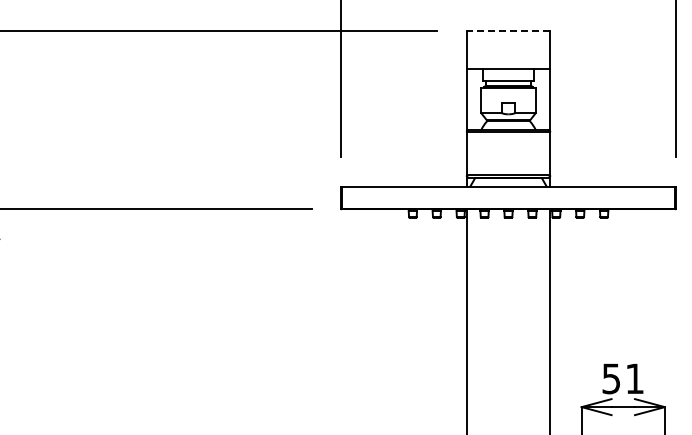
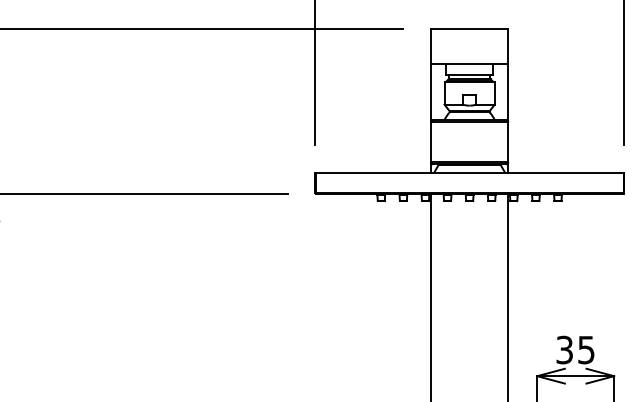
line: (508, 30) -> (469, 28), dashed -> solid
text: (623, 378) -> (575, 349), 51 -> 35

